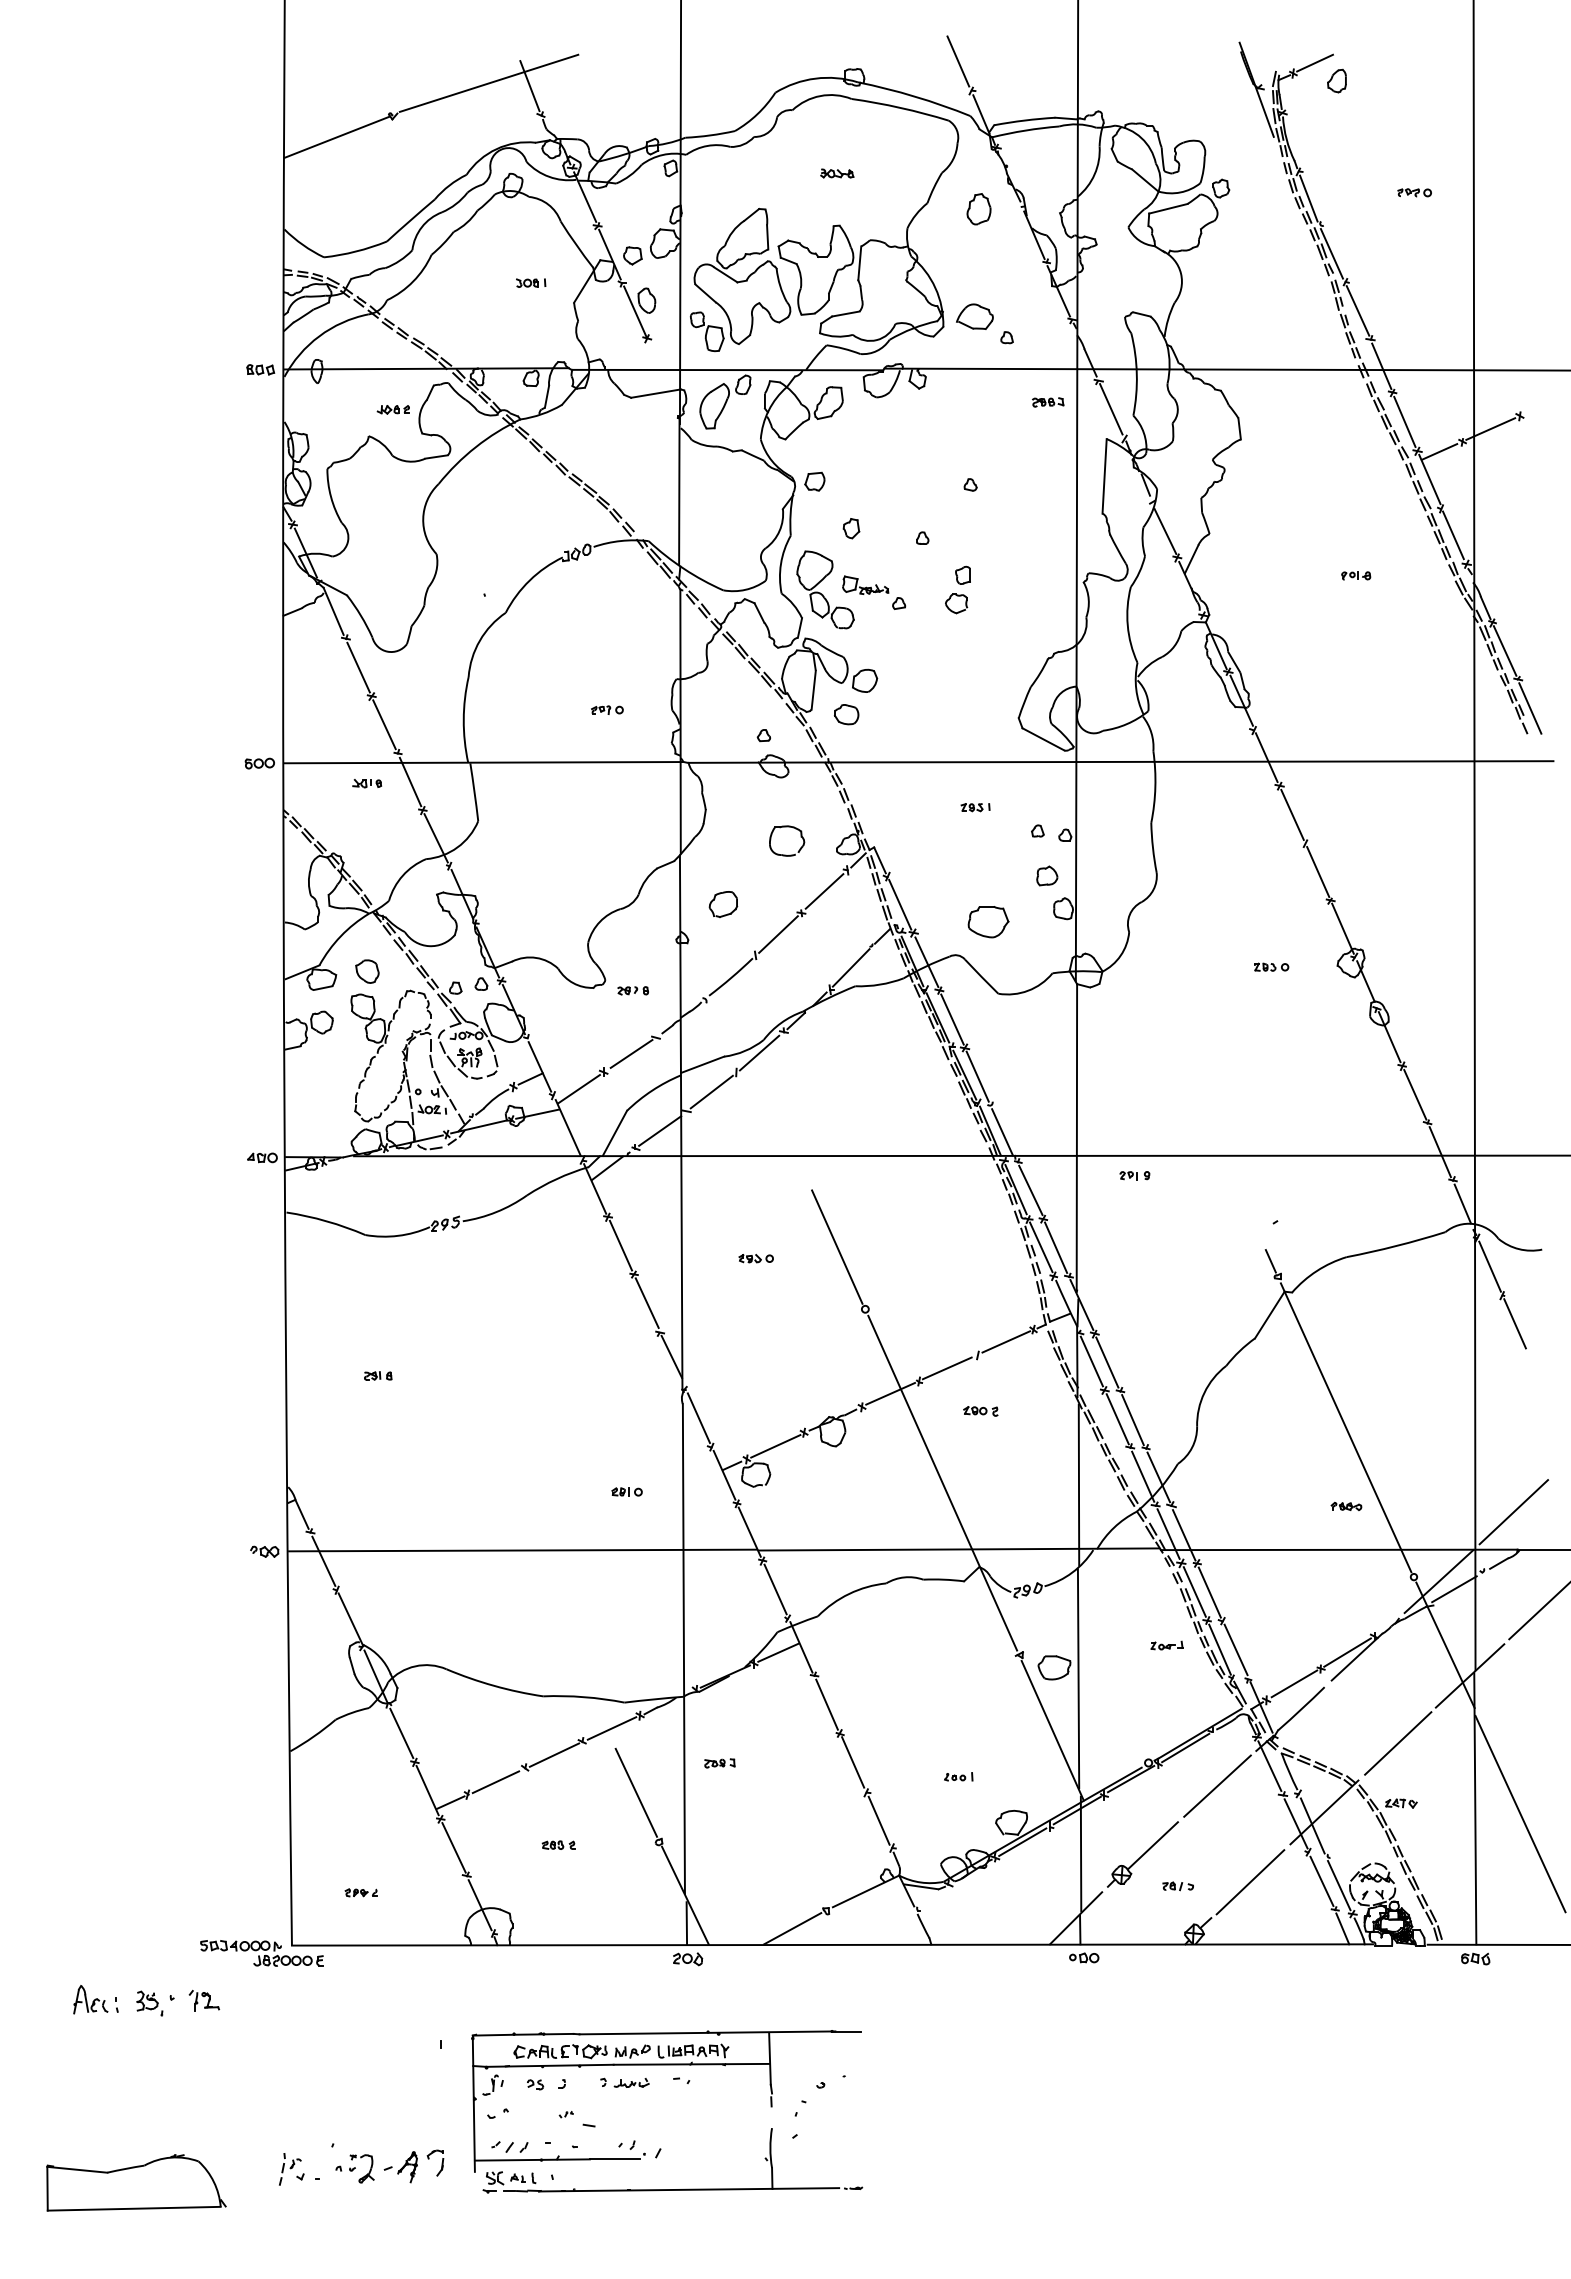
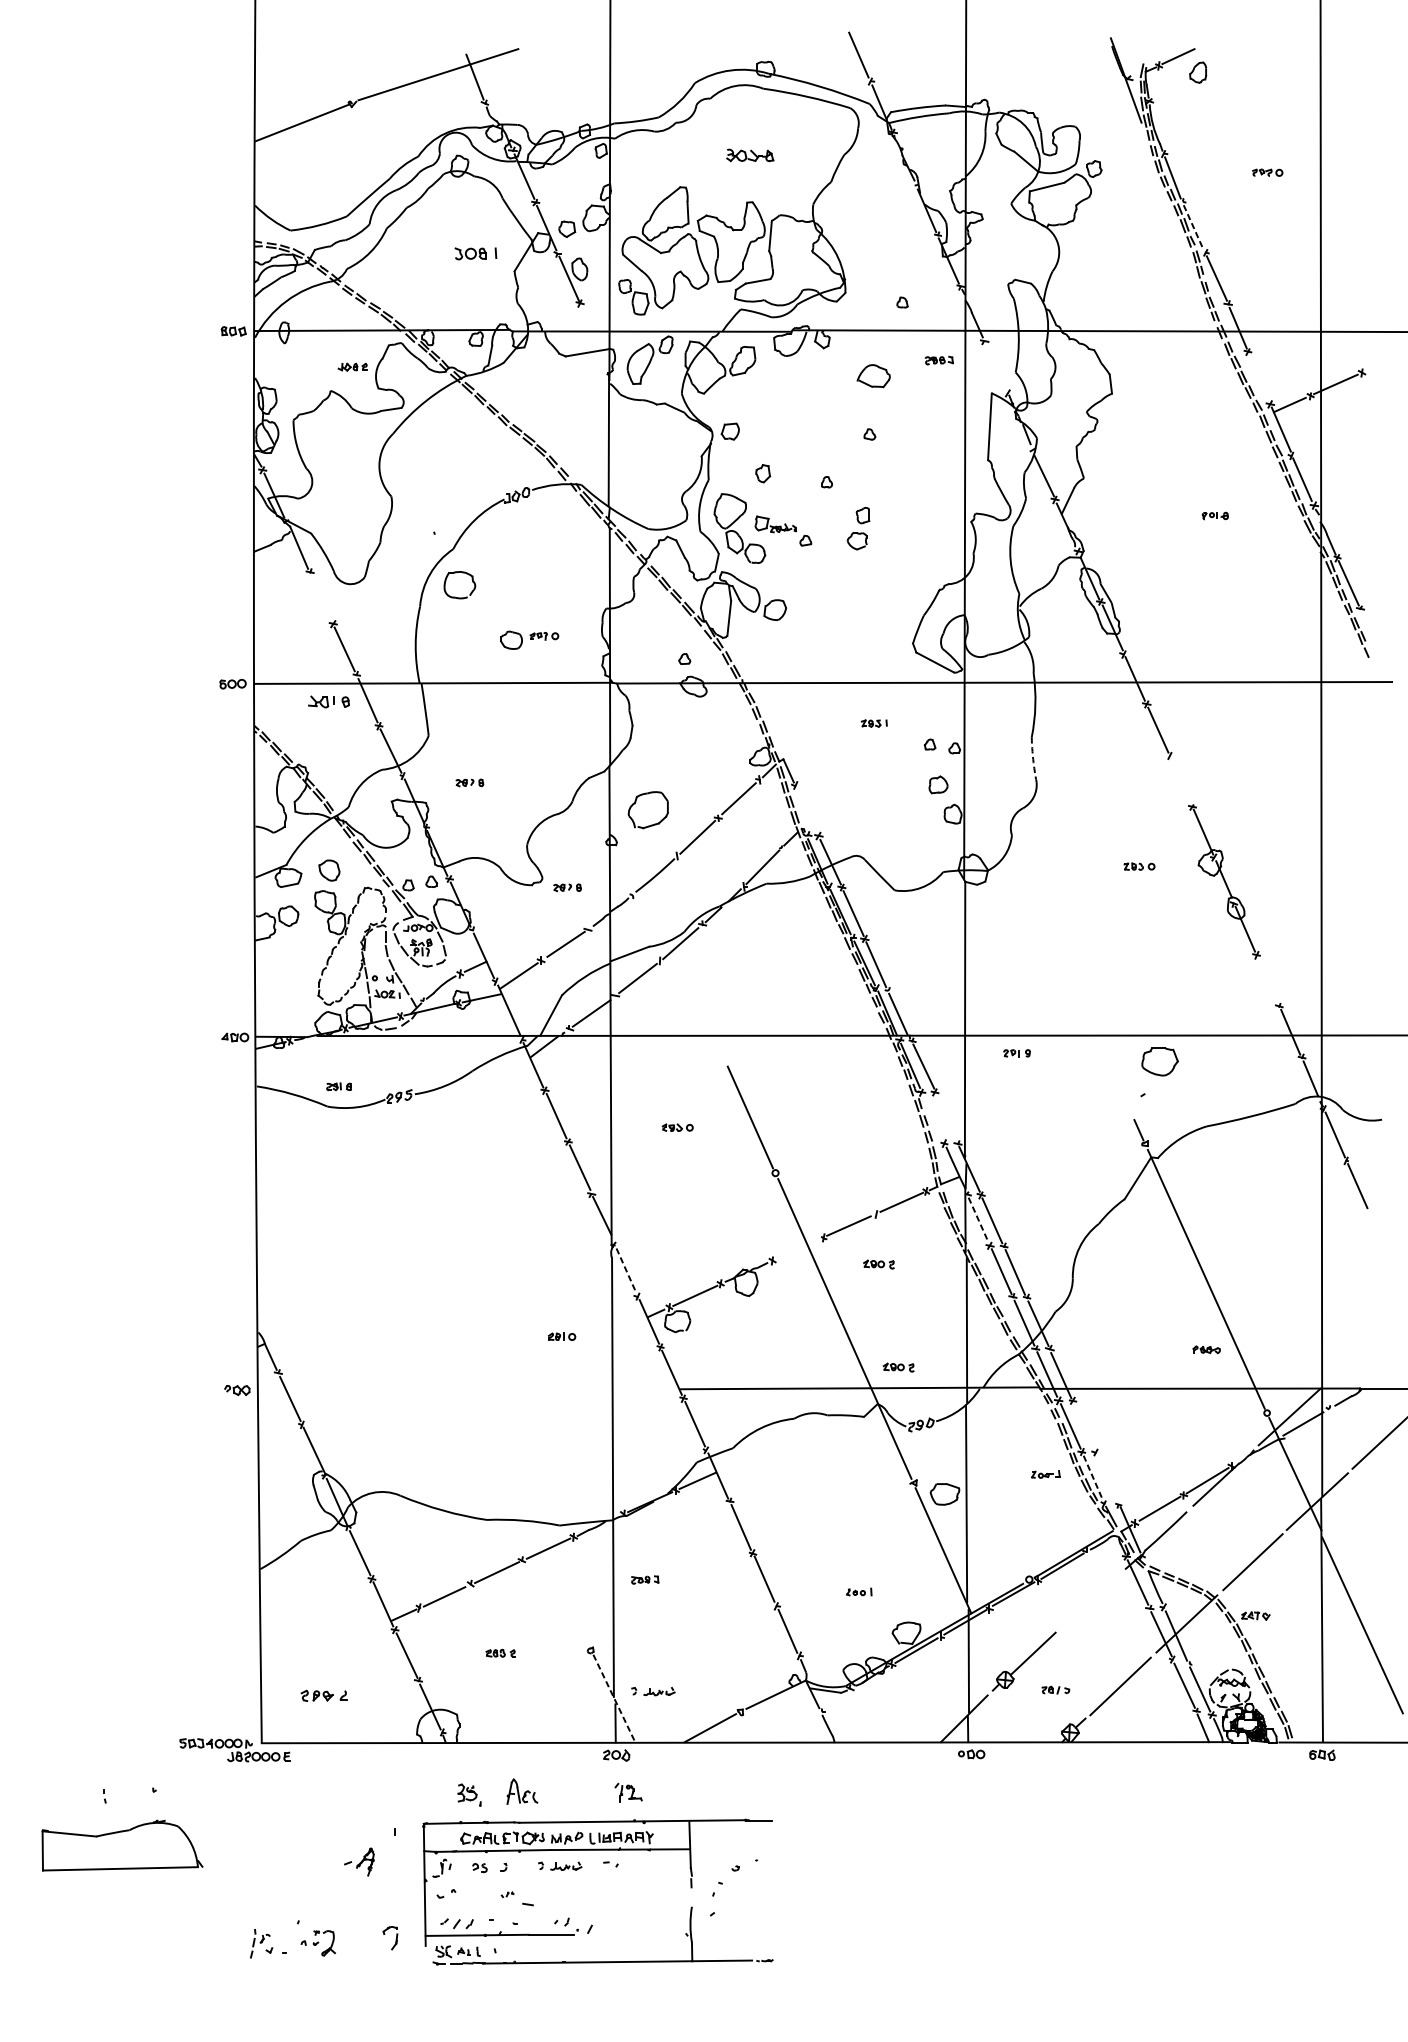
part: (837, 173) -> (750, 155), size x1.6
part: (978, 209) -> (876, 187), removed
line: (1332, 254) -> (1194, 228), solid -> dashed
part: (531, 282) -> (476, 253), size x1.6
part: (974, 316) -> (873, 375), moved
line: (1111, 409) -> (996, 366), removed
line: (1404, 421) -> (1258, 377), removed
line: (358, 667) -> (321, 598), removed
line: (1530, 708) -> (1371, 634), removed
part: (846, 714) -> (511, 640), moved
part: (367, 783) -> (329, 702), size x1.6
part: (787, 827) -> (460, 572), moved
arc: (1152, 847) -> (1032, 759), solid -> dashed
line: (1318, 872) -> (1181, 781), removed
part: (523, 873) -> (469, 782), added
part: (723, 904) -> (648, 810), size x1.6
line: (900, 904) -> (807, 810), removed
part: (988, 922) -> (1160, 1062), moved
line: (1415, 1094) -> (1268, 980), removed
line: (1041, 1247) -> (933, 1117), removed
line: (1056, 1247) -> (946, 1117), removed
line: (1092, 1361) -> (979, 1219), solid -> dashed
part: (378, 1375) -> (339, 1086), moved
line: (890, 1393) -> (798, 1248), removed
line: (699, 1418) -> (626, 1270), solid -> dashed
line: (1513, 1512) -> (1356, 1355), removed
part: (1002, 1526) -> (898, 1367), added
line: (522, 1550) -> (468, 1389), removed
line: (1209, 1592) -> (1083, 1426), removed
line: (1235, 1649) -> (1107, 1477), removed
line: (1220, 1650) -> (1093, 1478), solid -> dashed
line: (1217, 1785) -> (1091, 1599), removed
line: (636, 1792) -> (570, 1606), removed
part: (728, 1887) -> (652, 1691), added
part: (360, 1892) -> (323, 1695), size x1.6
line: (685, 1896) -> (614, 1699), solid -> dashed
part: (90, 1999) -> (522, 1791), moved
part: (204, 2000) -> (628, 1792), moved
part: (149, 2003) -> (469, 1795), moved
part: (400, 2167) -> (359, 1862), moved
part: (136, 2182) -> (122, 1845), moved

